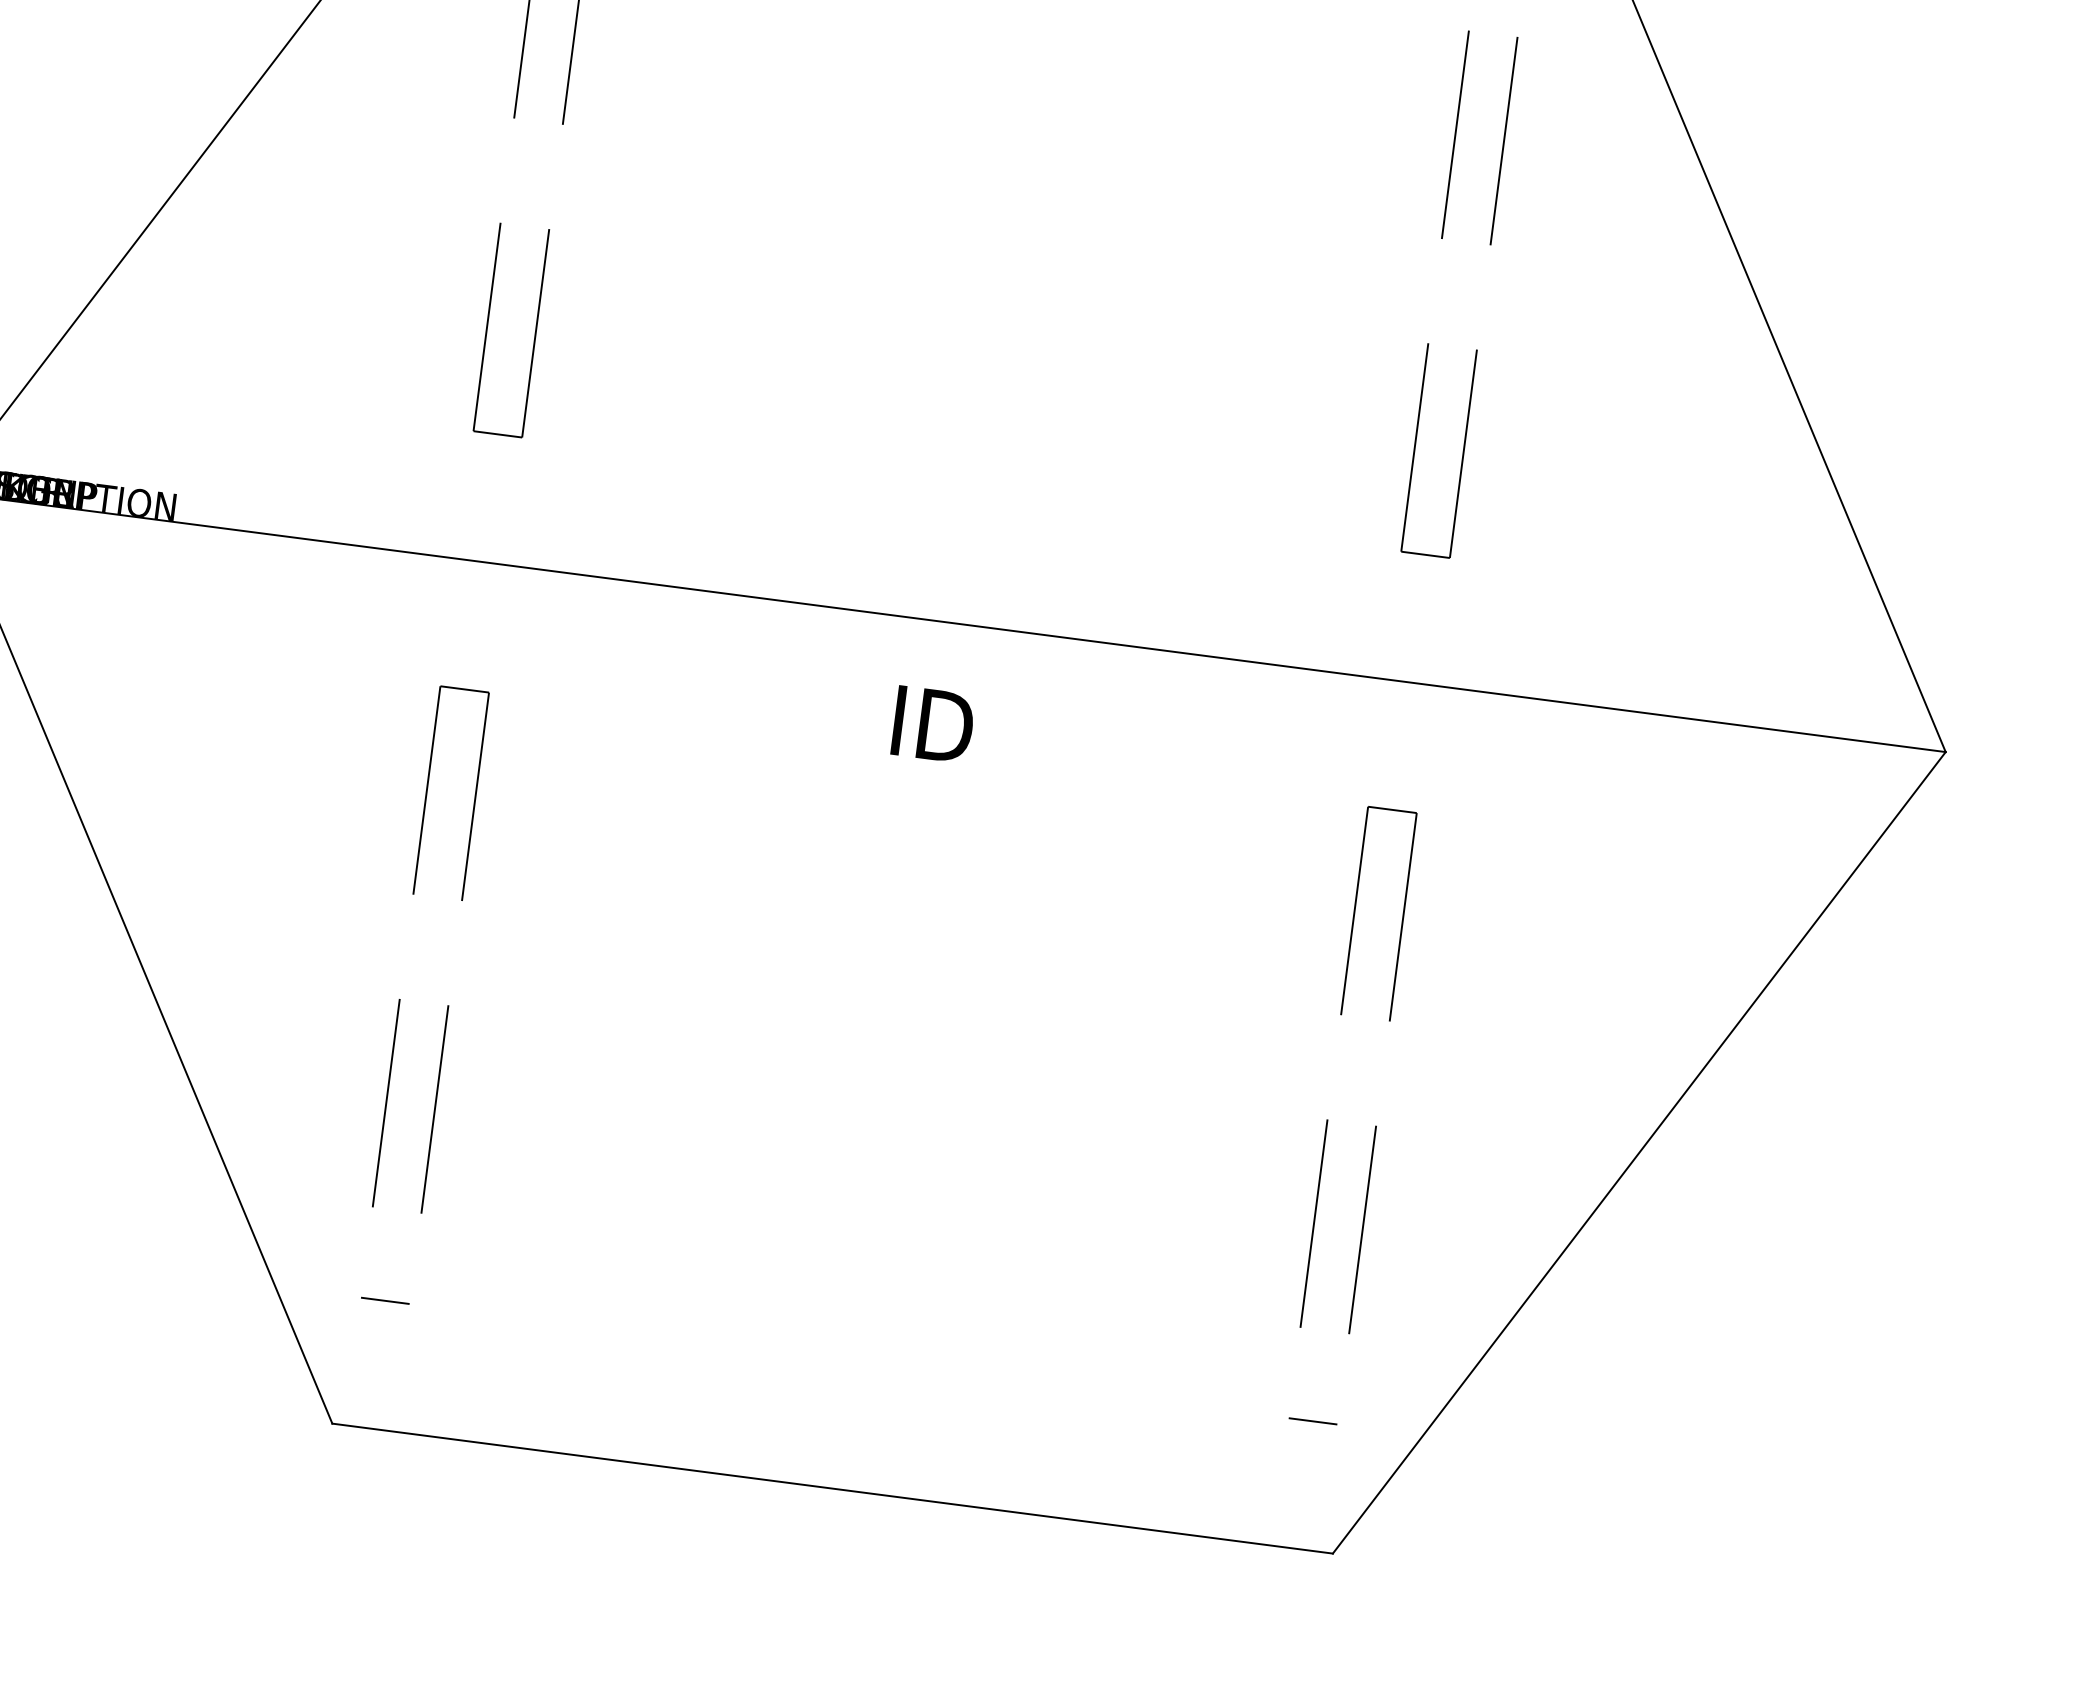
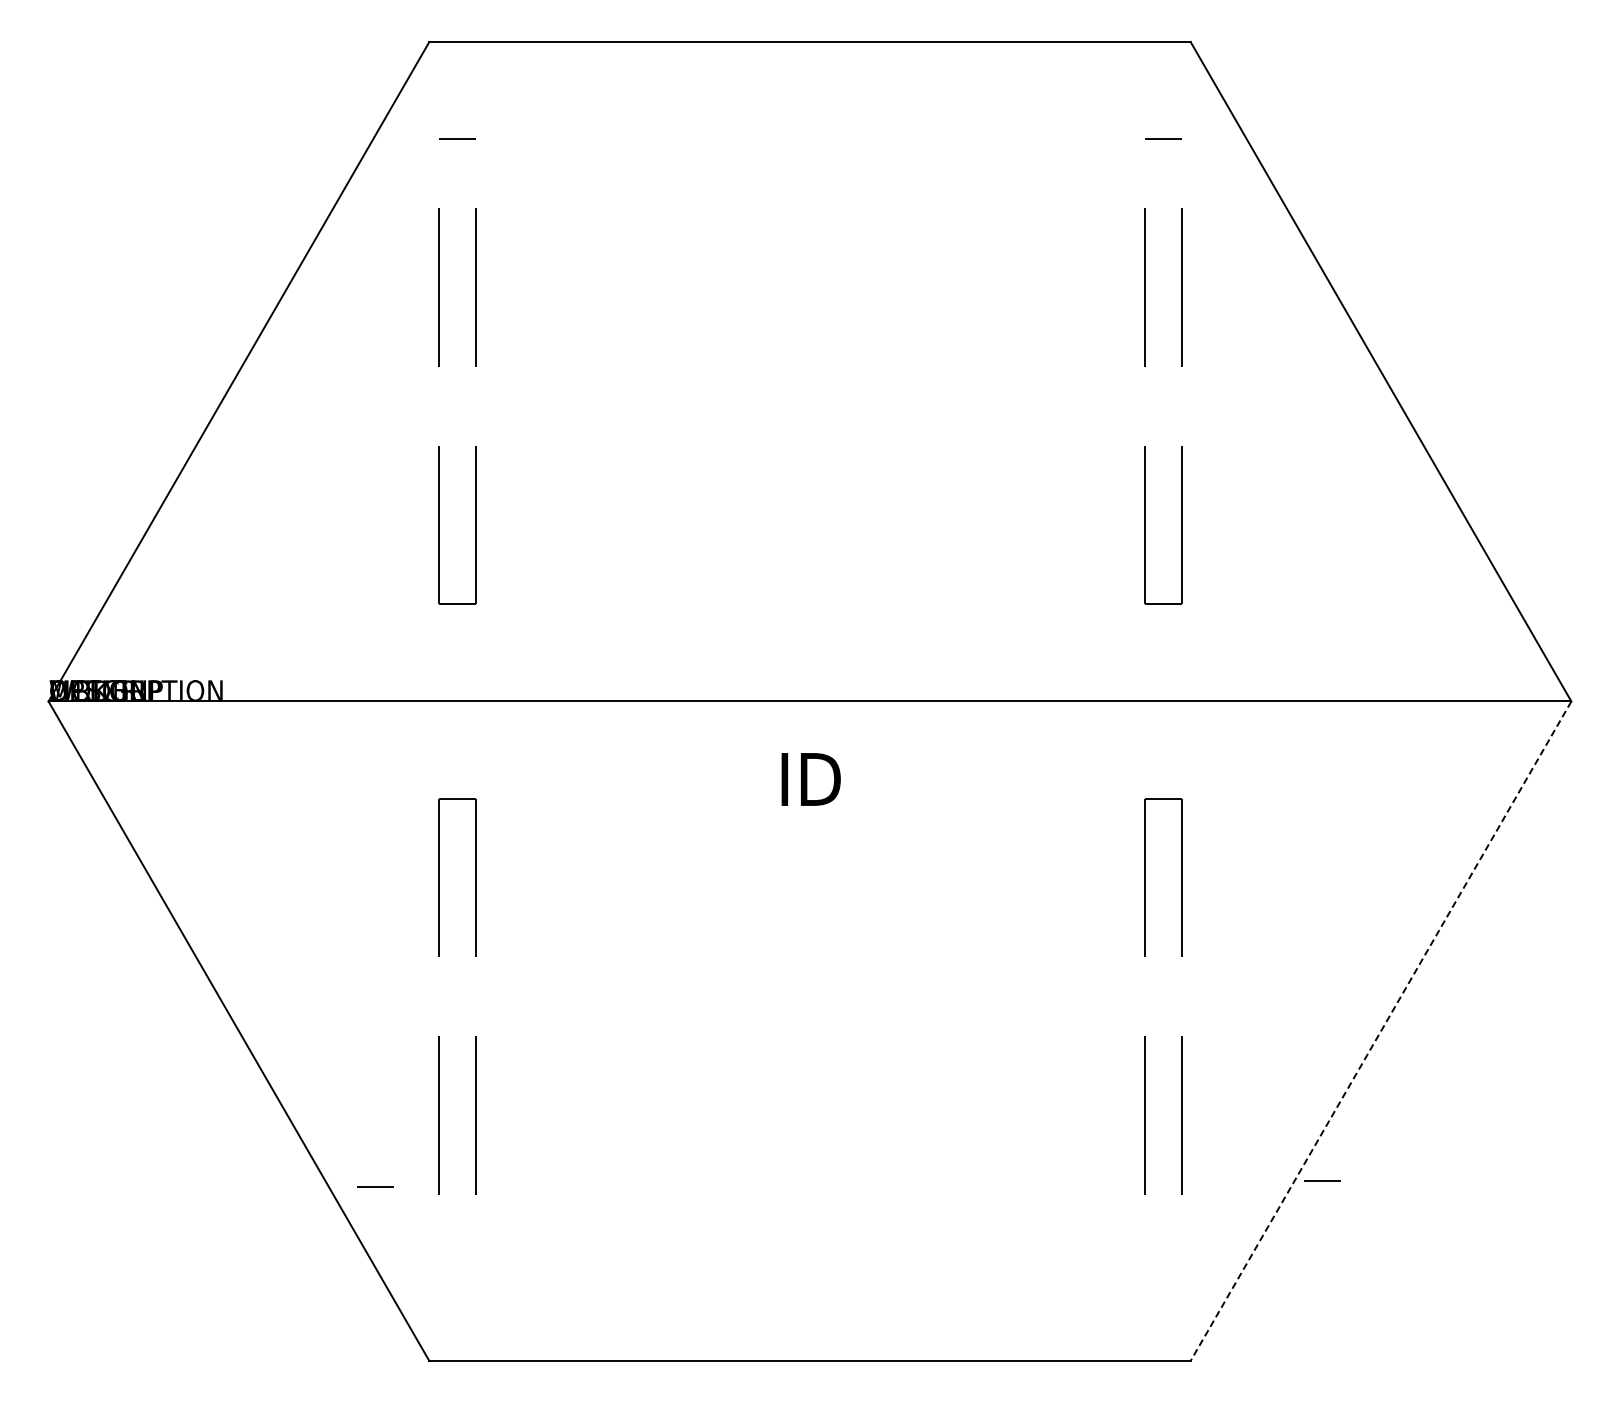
line: (1639, 1153) -> (1381, 1031), solid -> dashed
line: (386, 1300) -> (375, 1186), moved
line: (1313, 1420) -> (1322, 1180), moved

